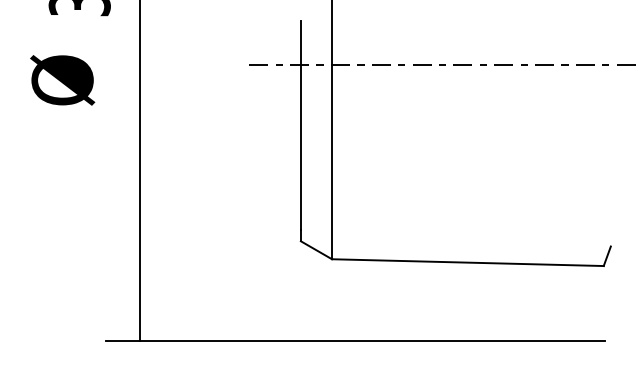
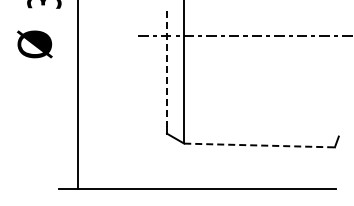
line: (300, 125) -> (166, 69), solid -> dashed
line: (469, 262) -> (260, 145), solid -> dashed

